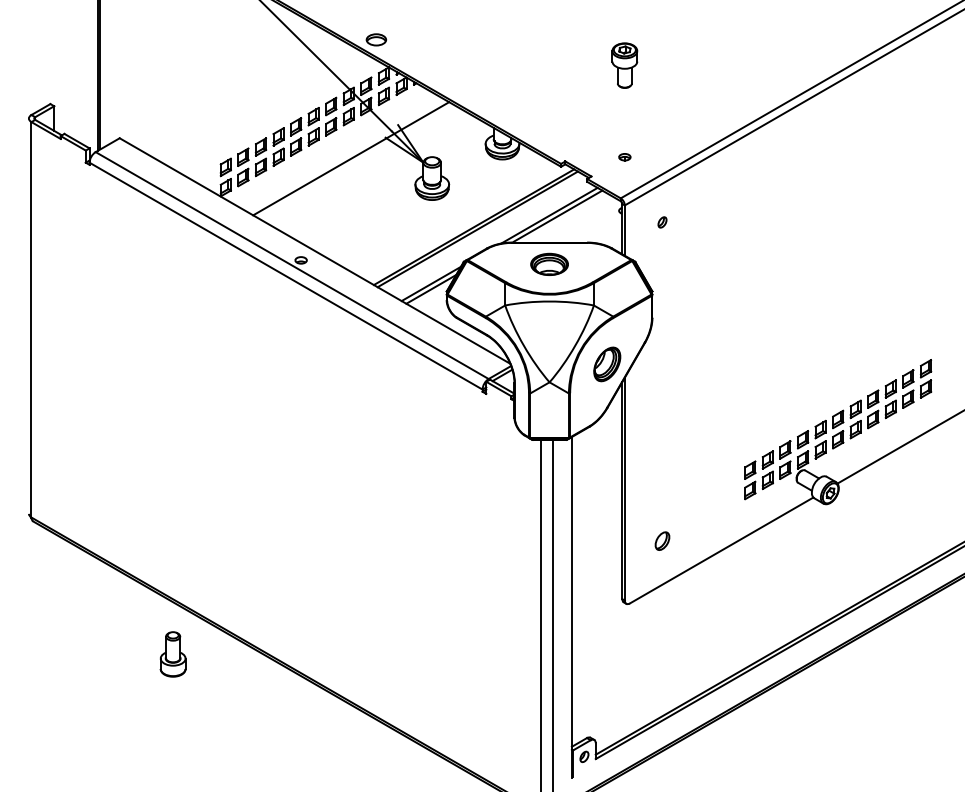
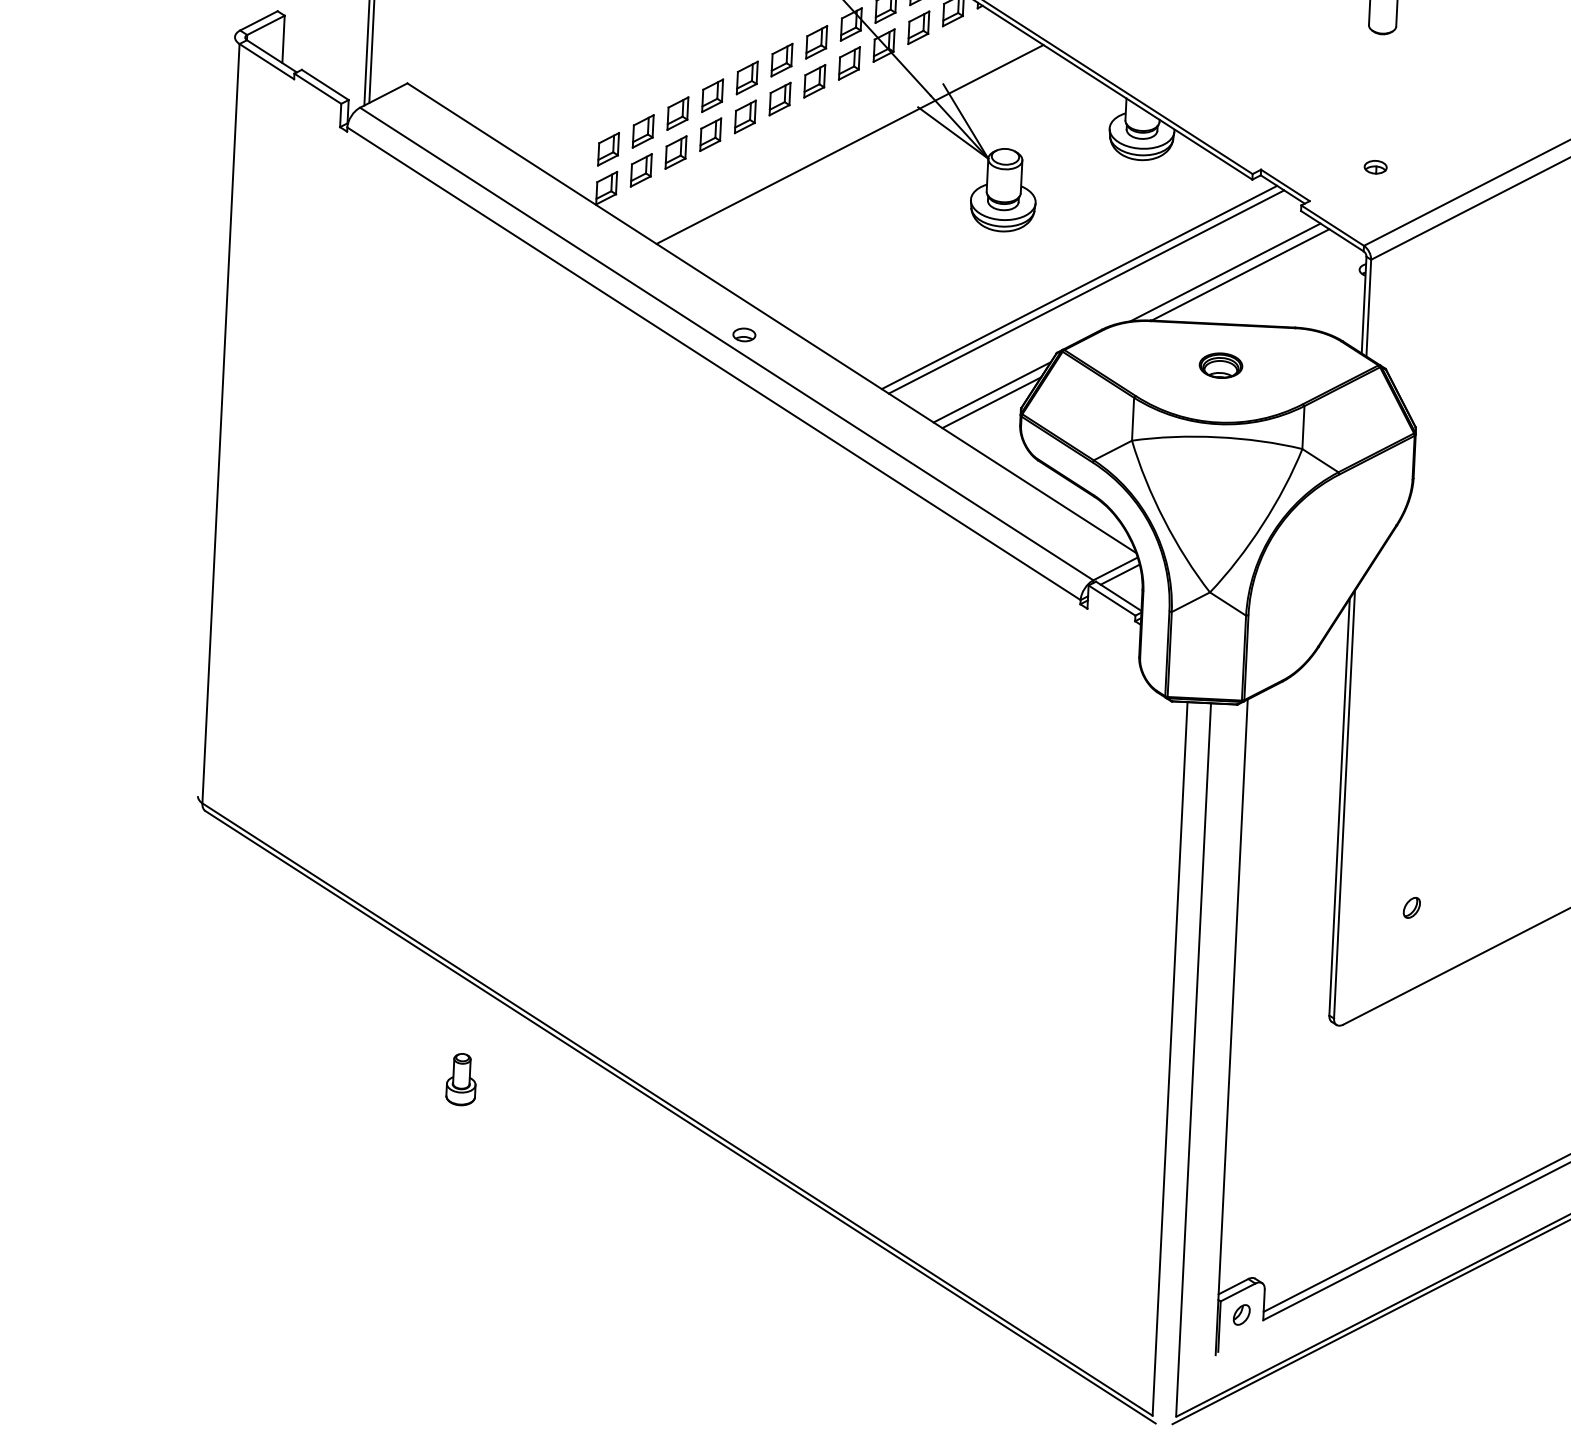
part: (662, 222) -> (1441, 296), removed
part: (549, 263) -> (1221, 364), size x0.6
part: (607, 364) -> (1322, 563), removed
part: (662, 540) -> (1411, 906), size x0.6
part: (172, 654) -> (460, 1079), size x0.6

